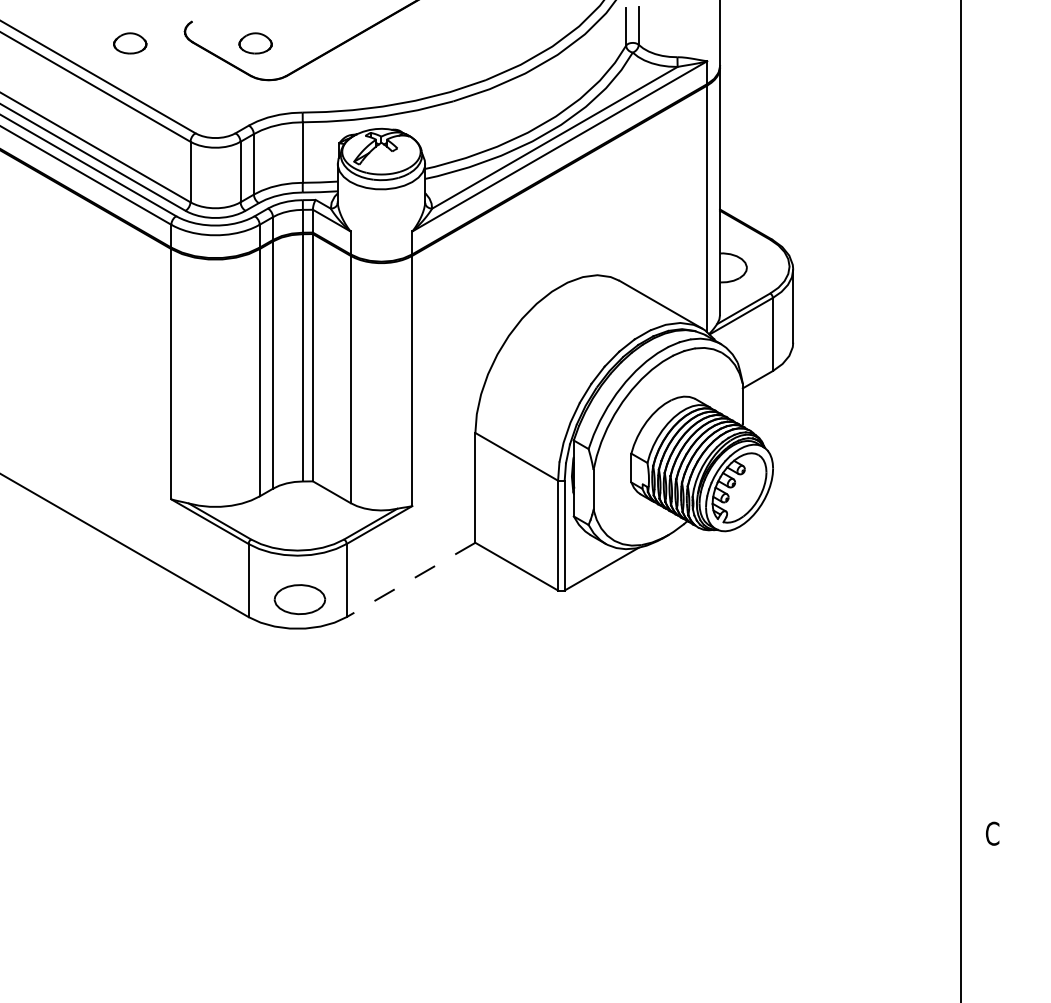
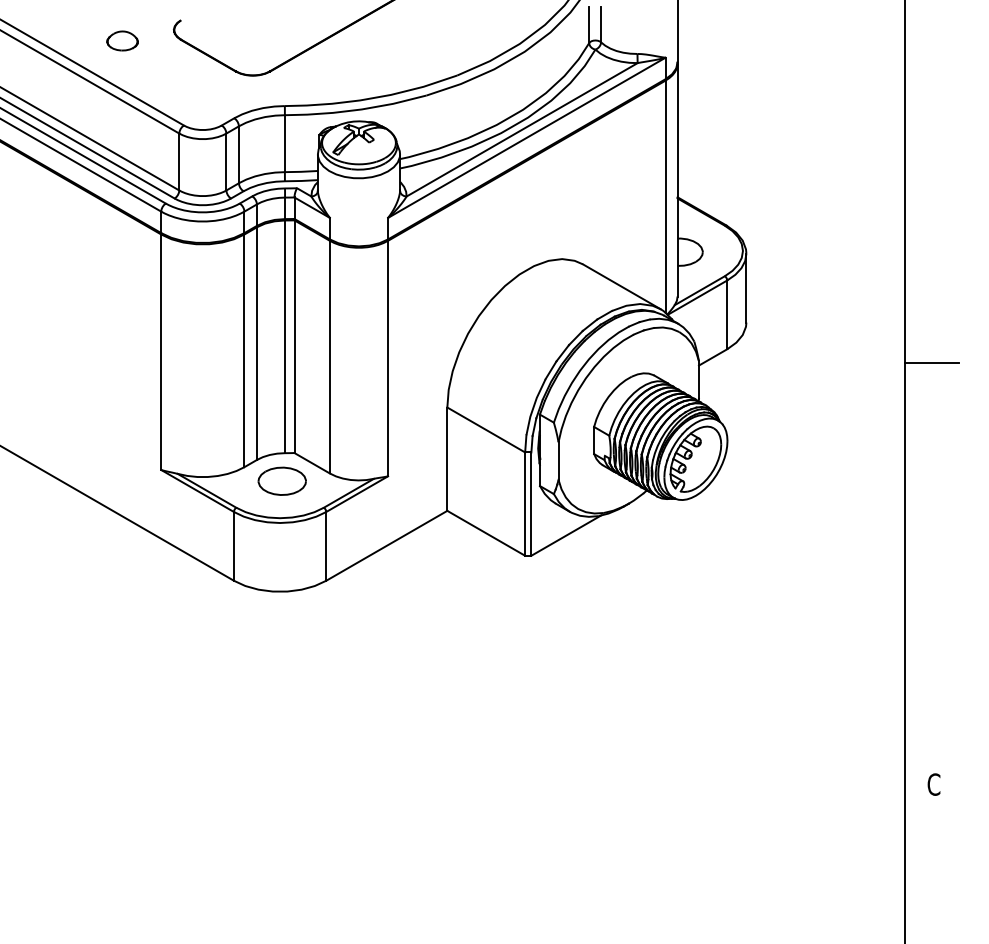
part: (255, 42) -> (240, 40), removed
line: (989, 385) -> (931, 362), added
line: (410, 579) -> (386, 545), dashed -> solid
part: (299, 598) -> (281, 480), moved

